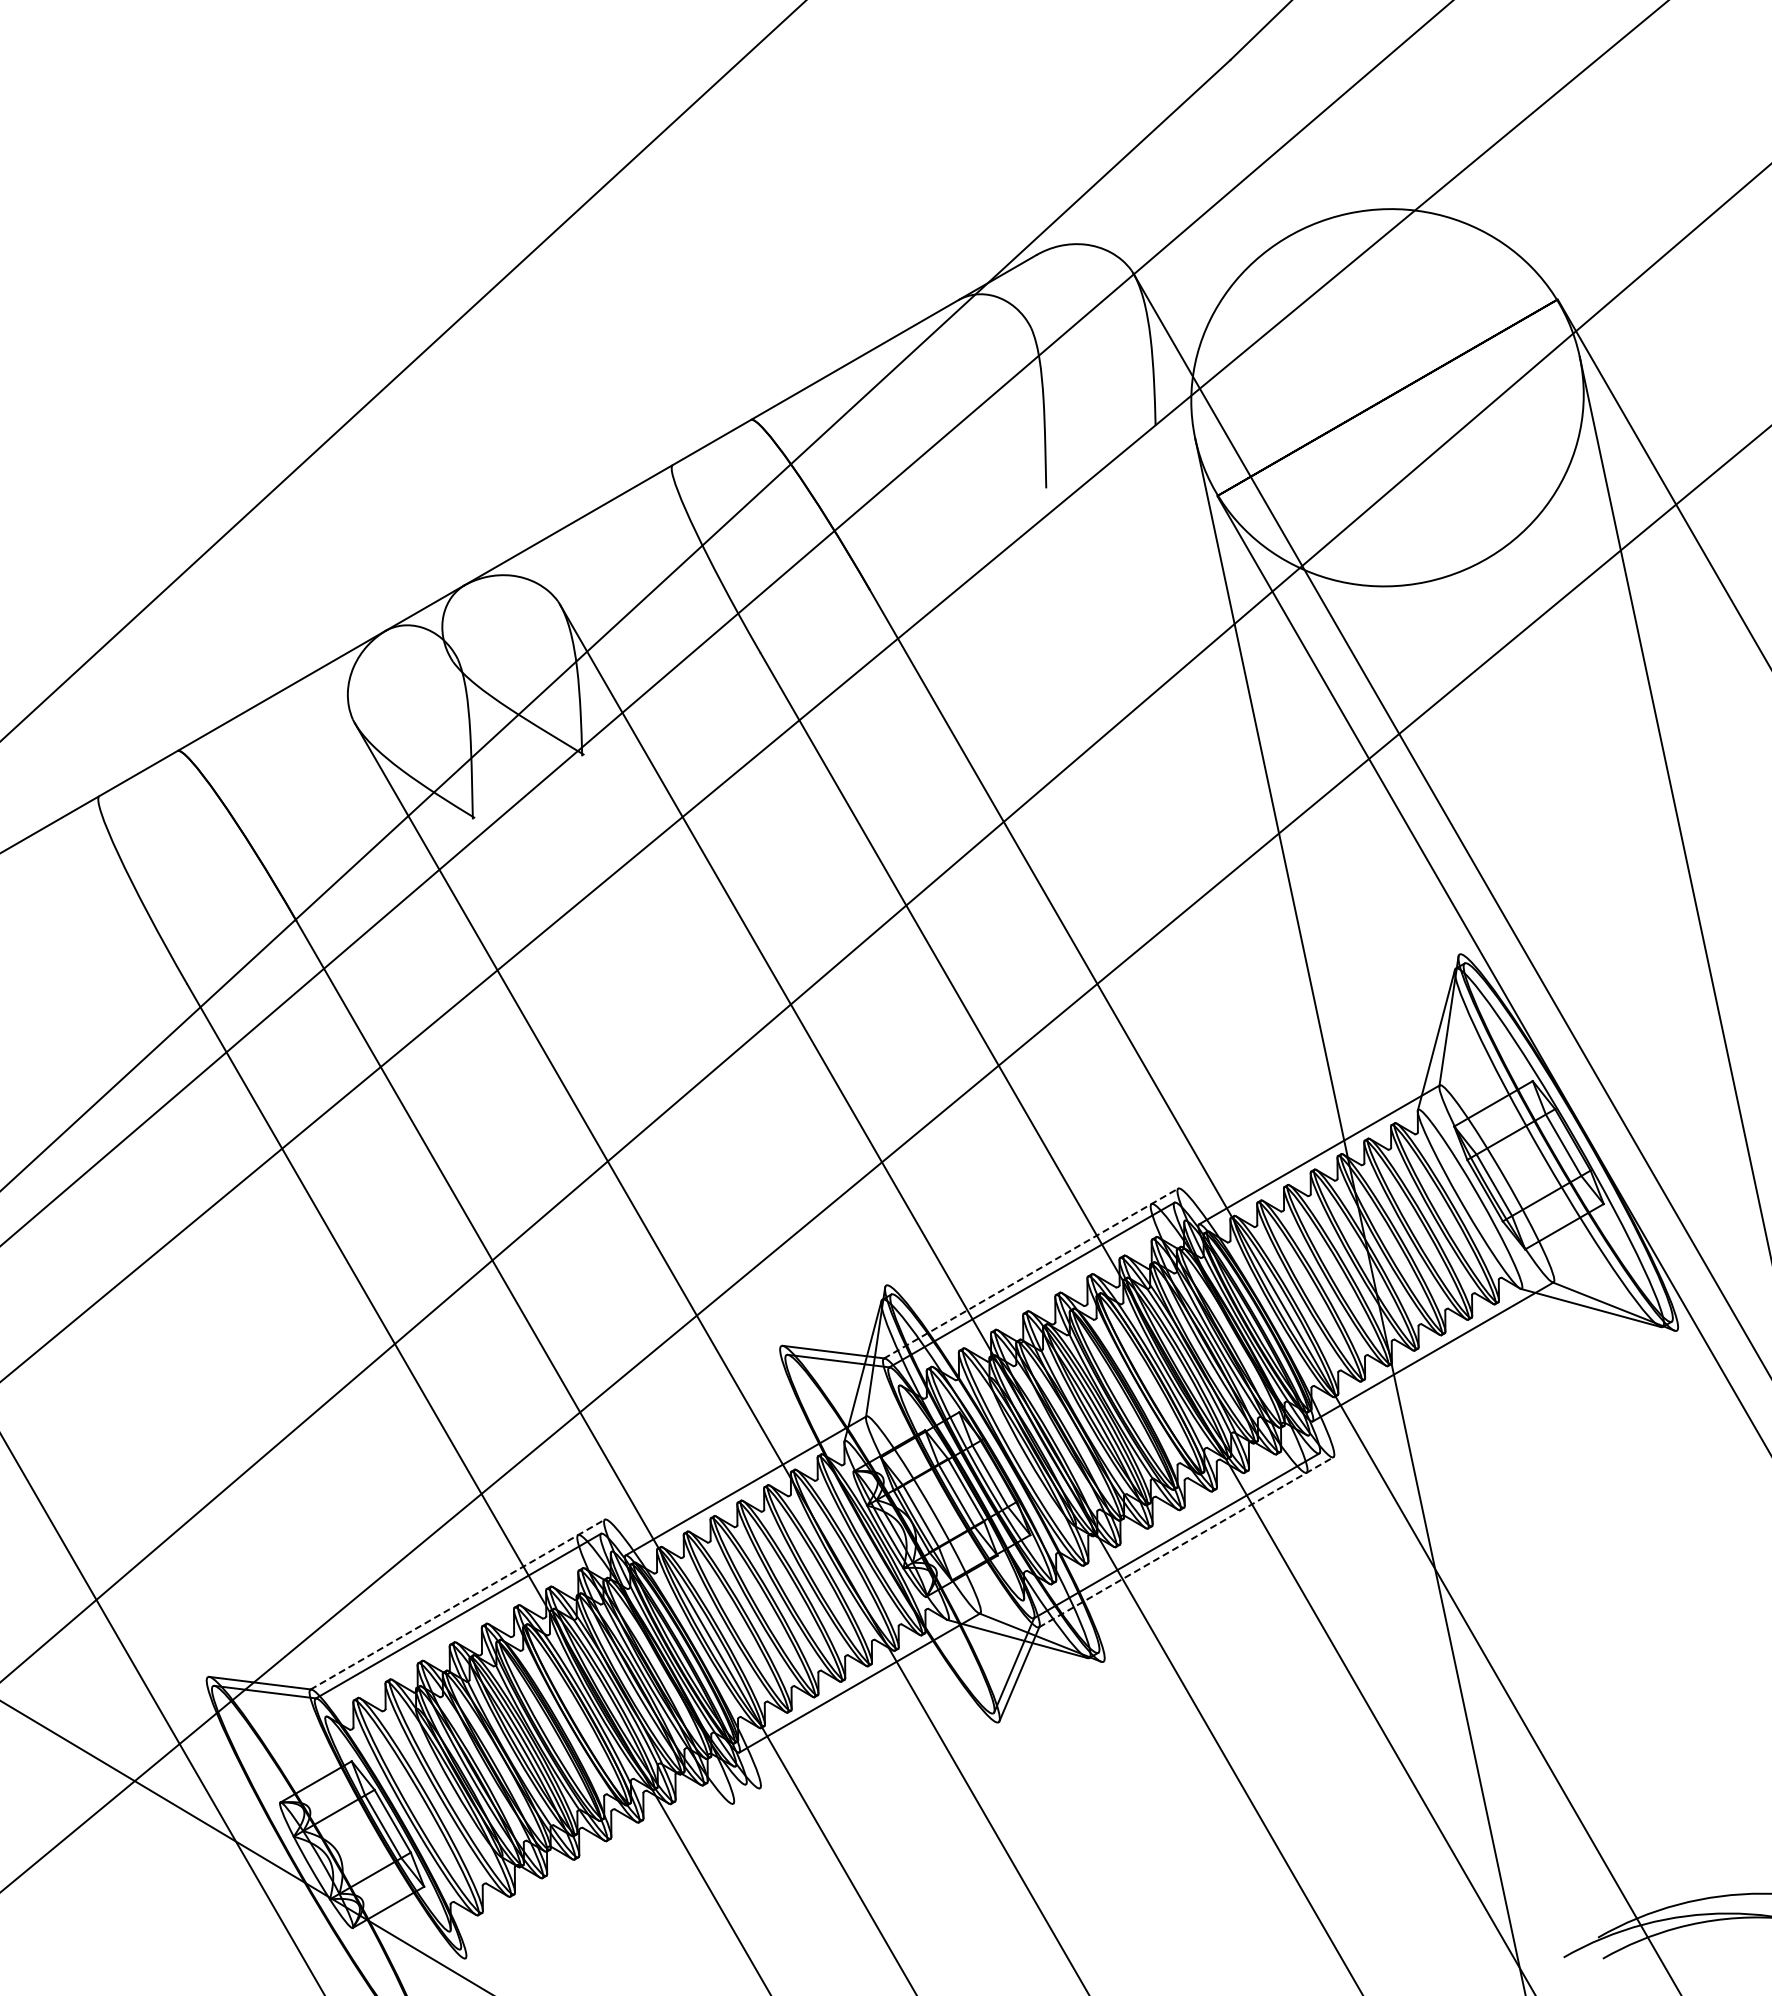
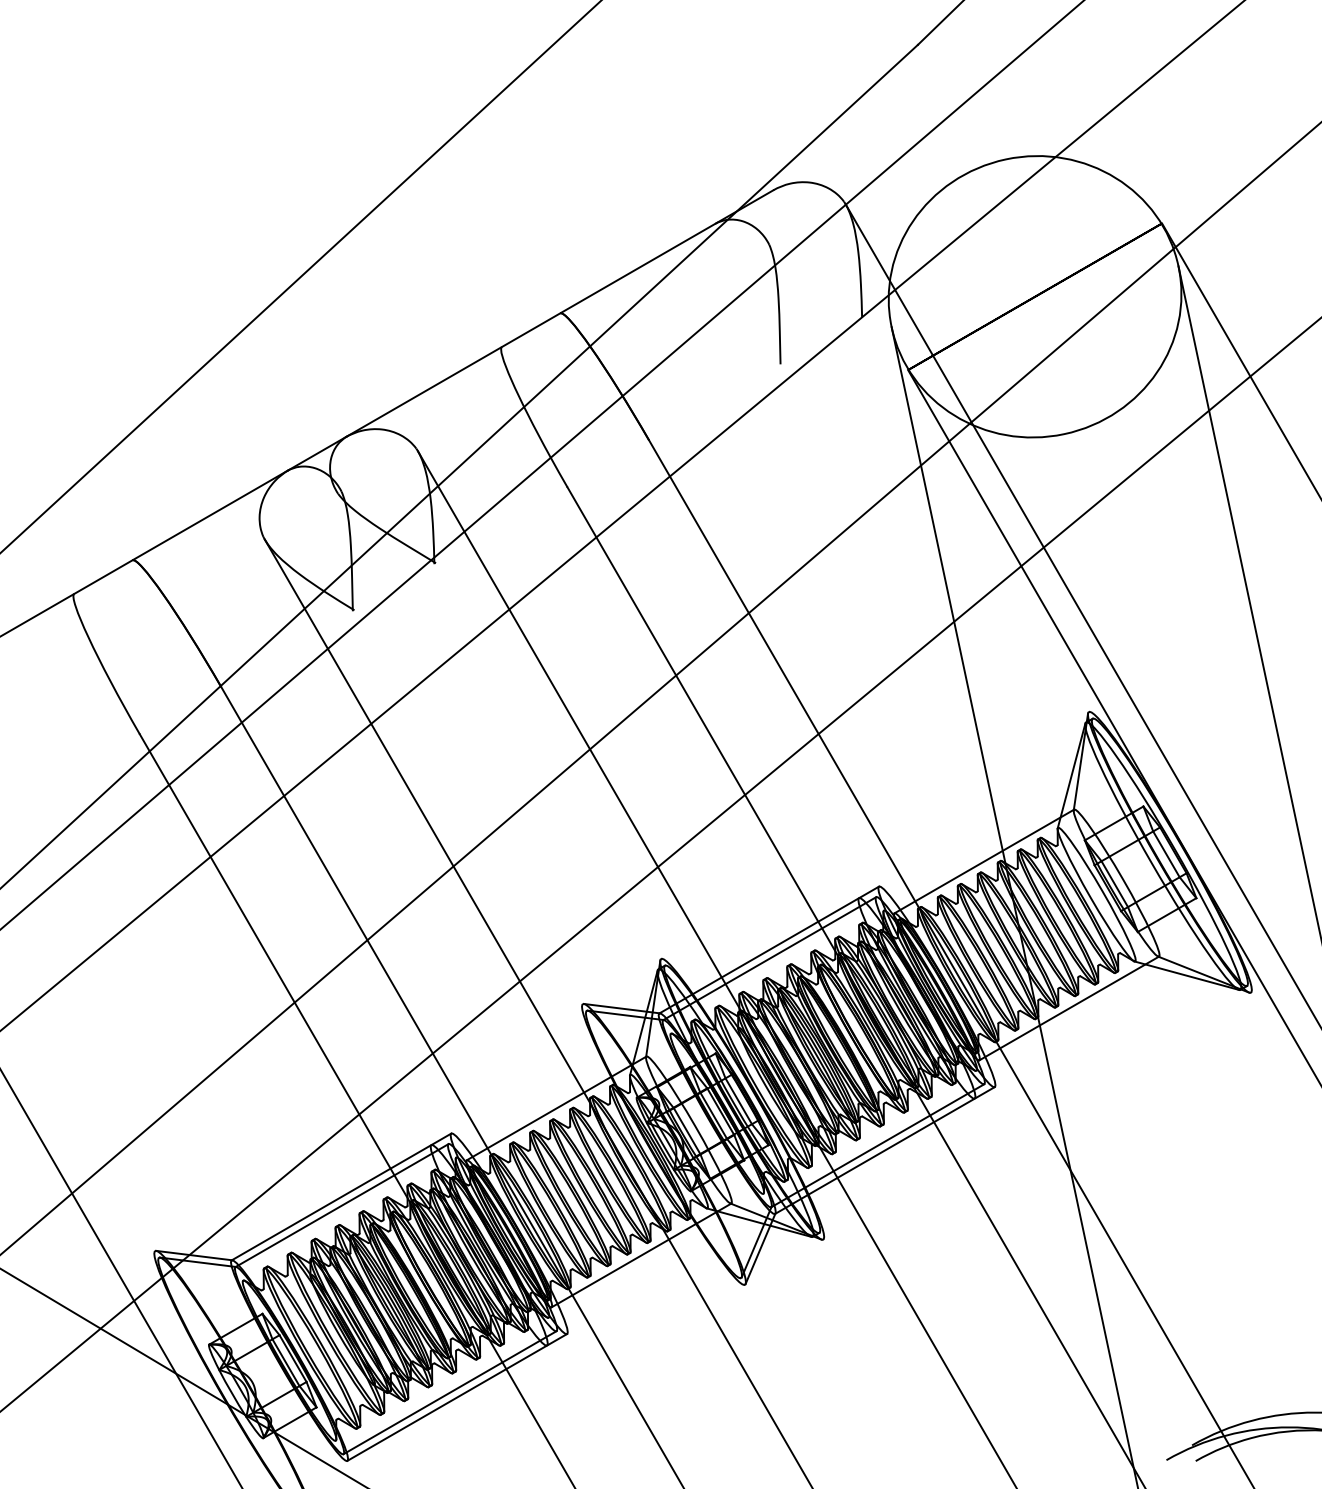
line: (1031, 1273) -> (769, 949), dashed -> solid
line: (1186, 1542) -> (885, 1150), dashed -> solid
line: (458, 1604) -> (342, 1196), dashed -> solid
line: (603, 1866) -> (450, 1392), added
line: (612, 1873) -> (456, 1397), added

